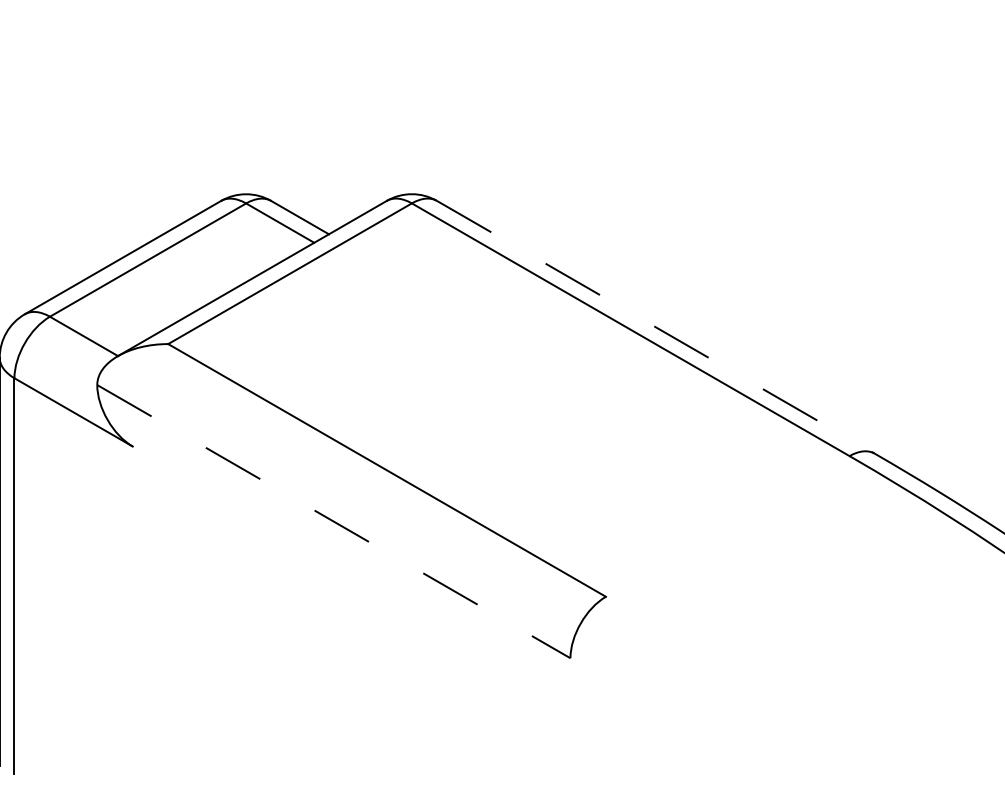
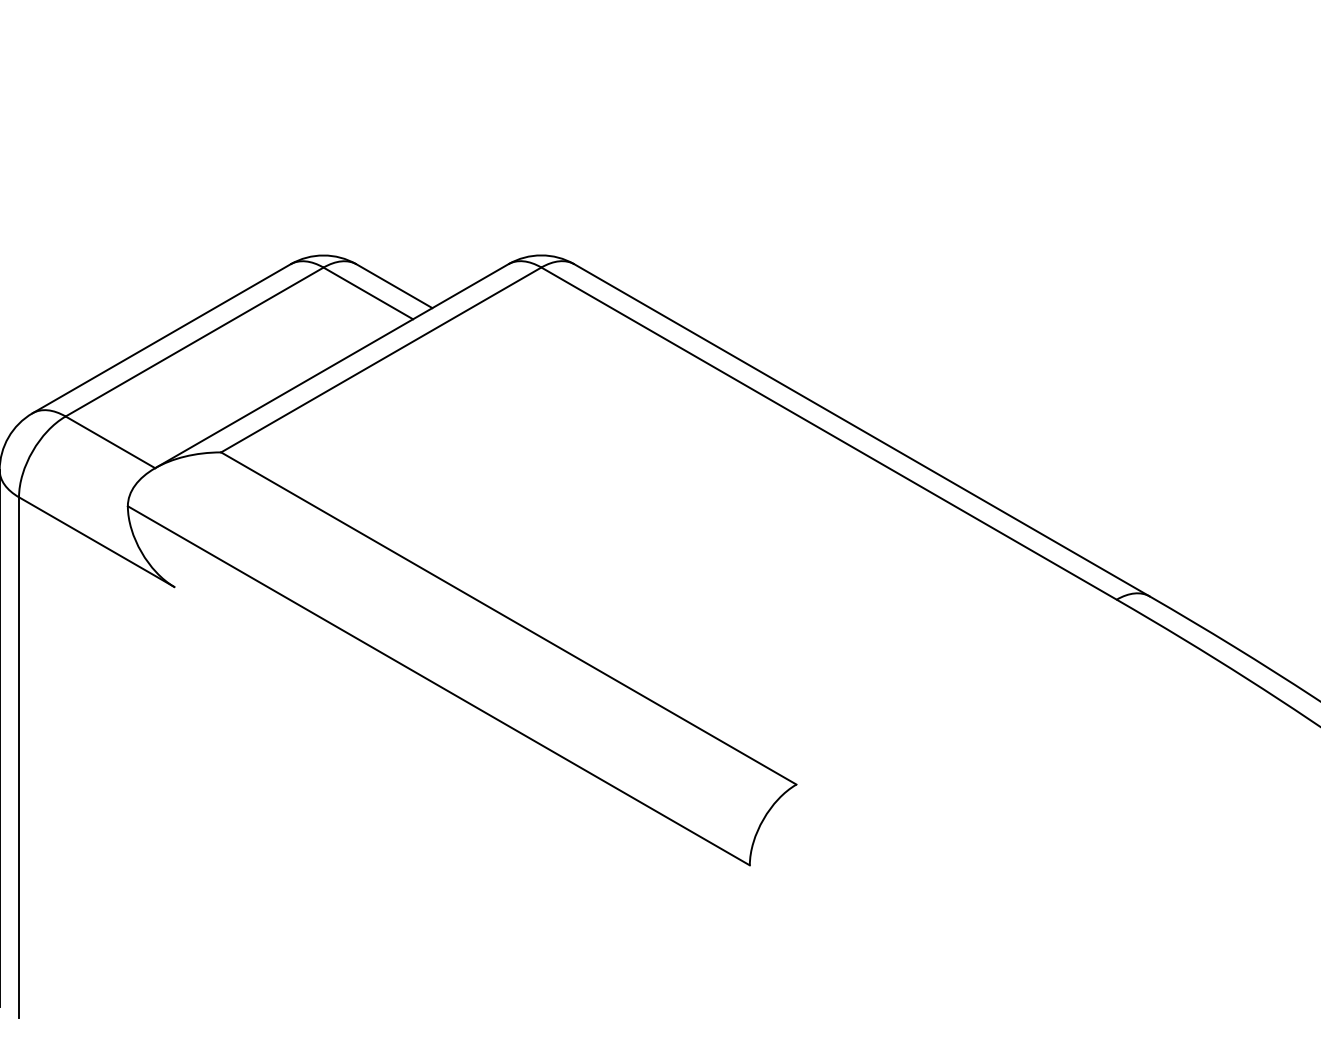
line: (655, 327) -> (861, 430), dashed -> solid
line: (334, 521) -> (439, 685), dashed -> solid

